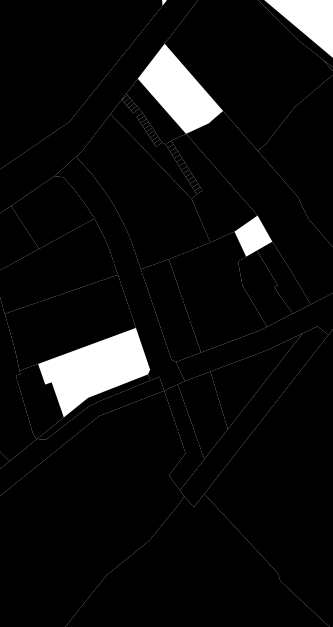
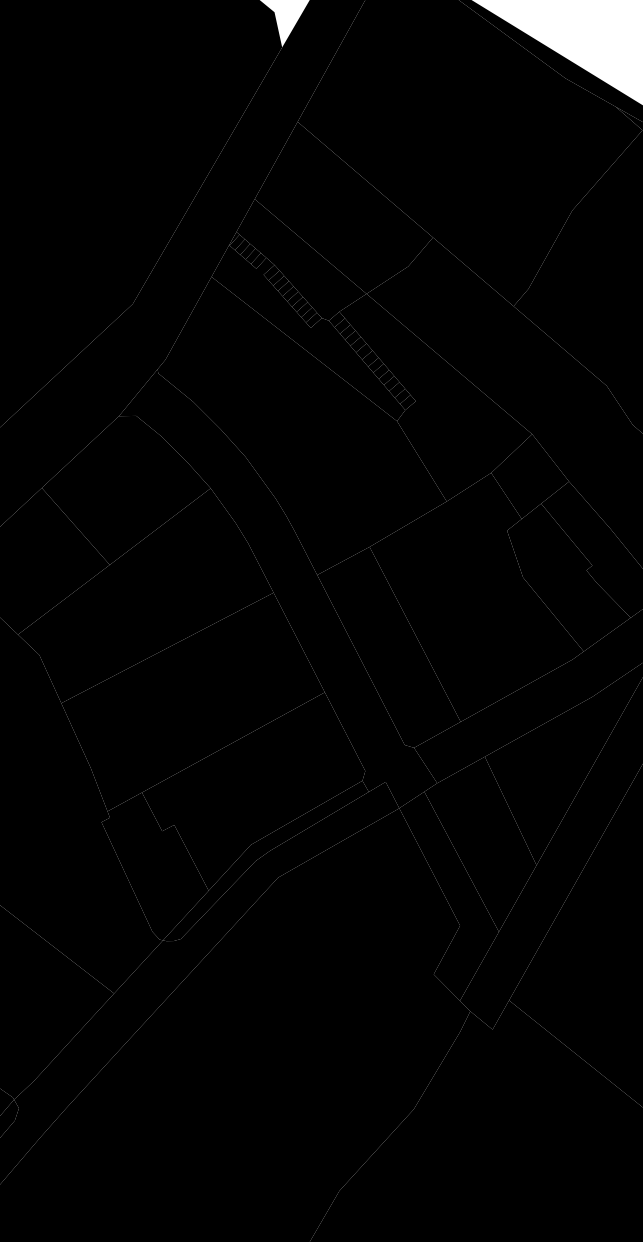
fill: (180, 88) -> (342, 205), added
fill: (253, 235) -> (530, 474), added
fill: (94, 372) -> (256, 792), added

